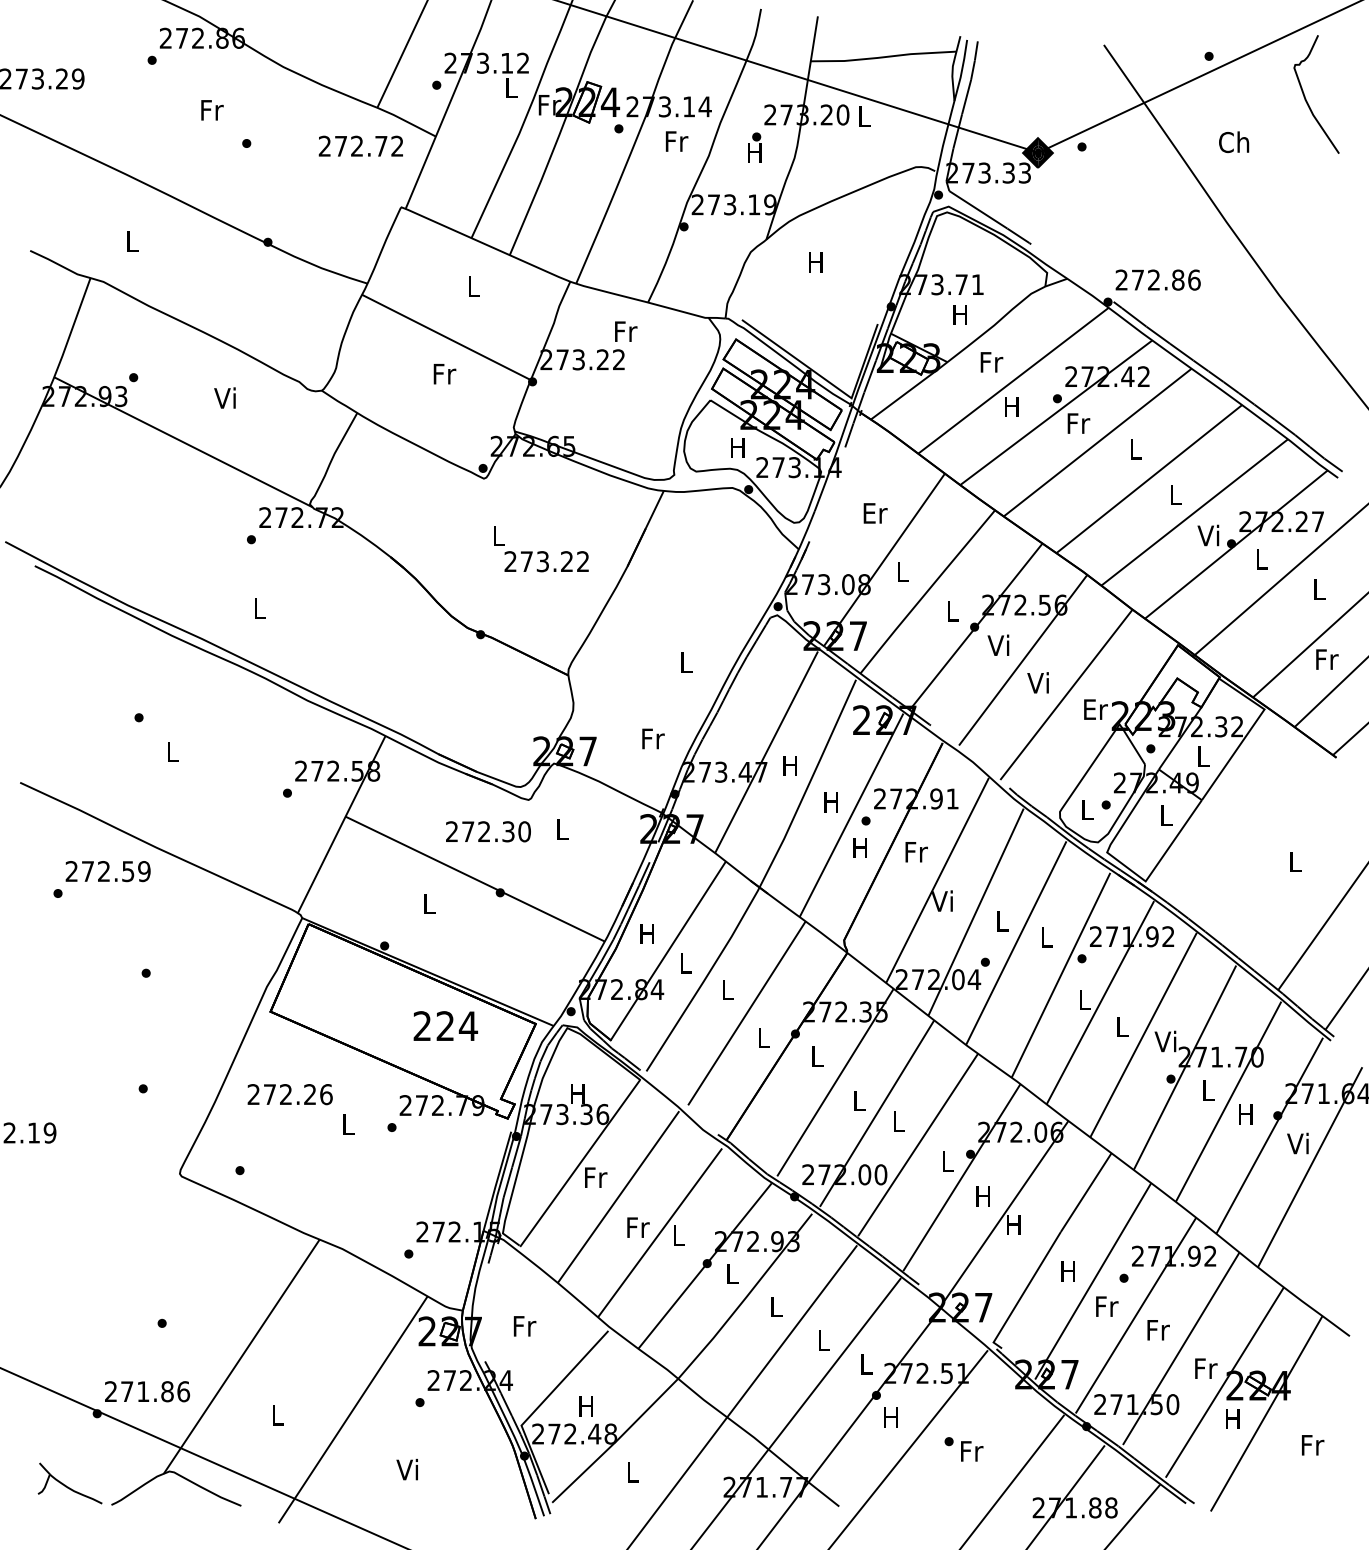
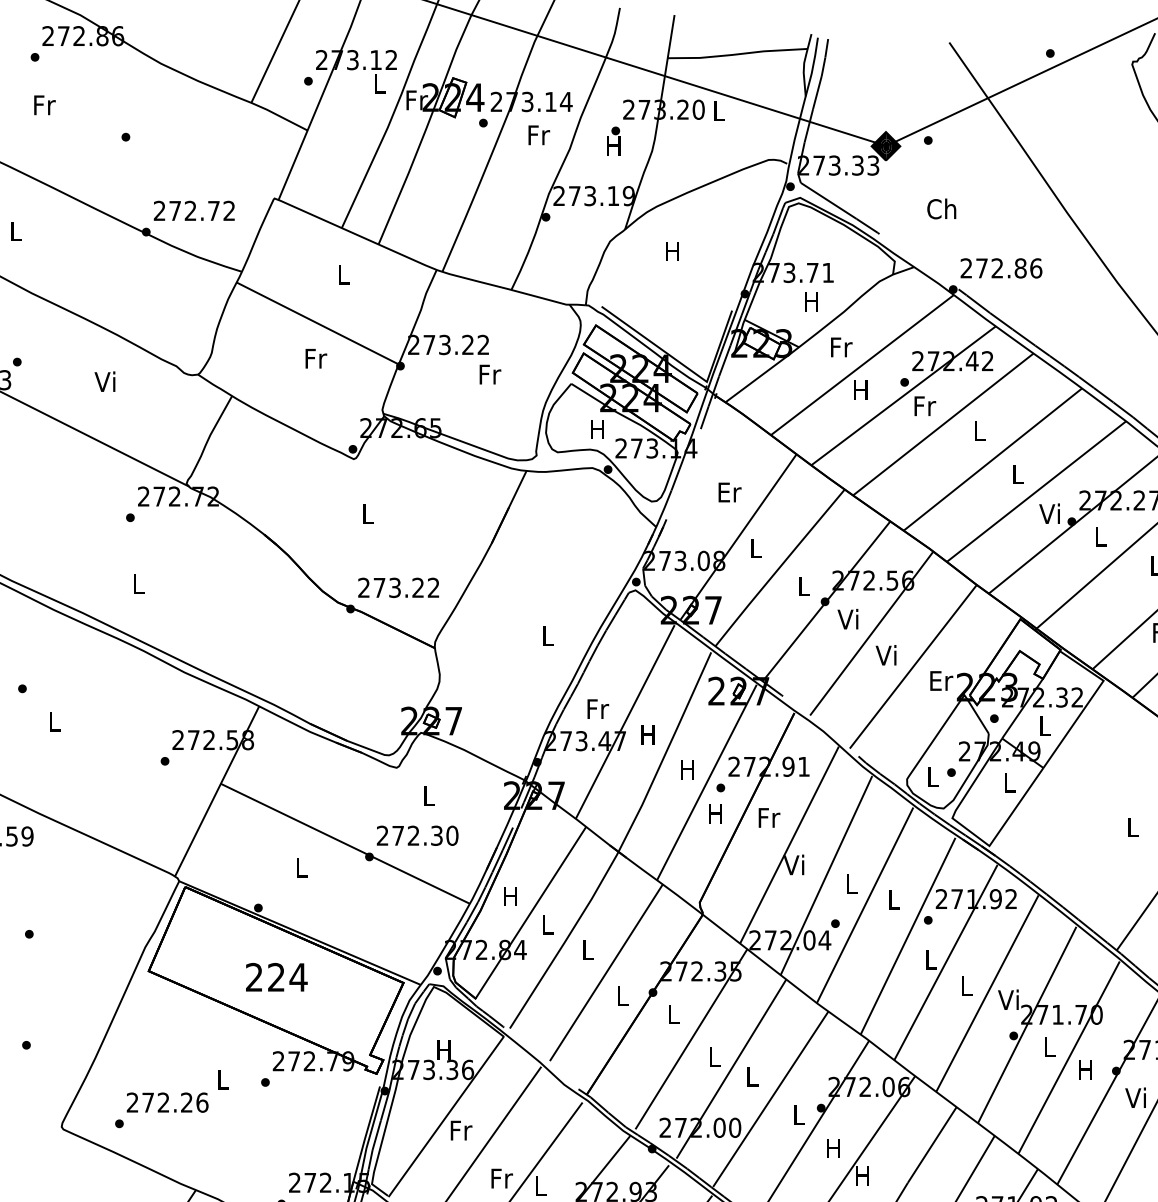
text: (212, 110) -> (44, 105), moved
text: (1234, 142) -> (942, 209), moved
text: (360, 145) -> (193, 210), moved
text: (626, 331) -> (490, 374), moved
text: (546, 561) -> (398, 587), moved
text: (653, 738) -> (598, 708), moved
text: (488, 831) -> (417, 835), moved
text: (445, 1025) -> (276, 976), moved
text: (289, 1094) -> (166, 1102), moved

